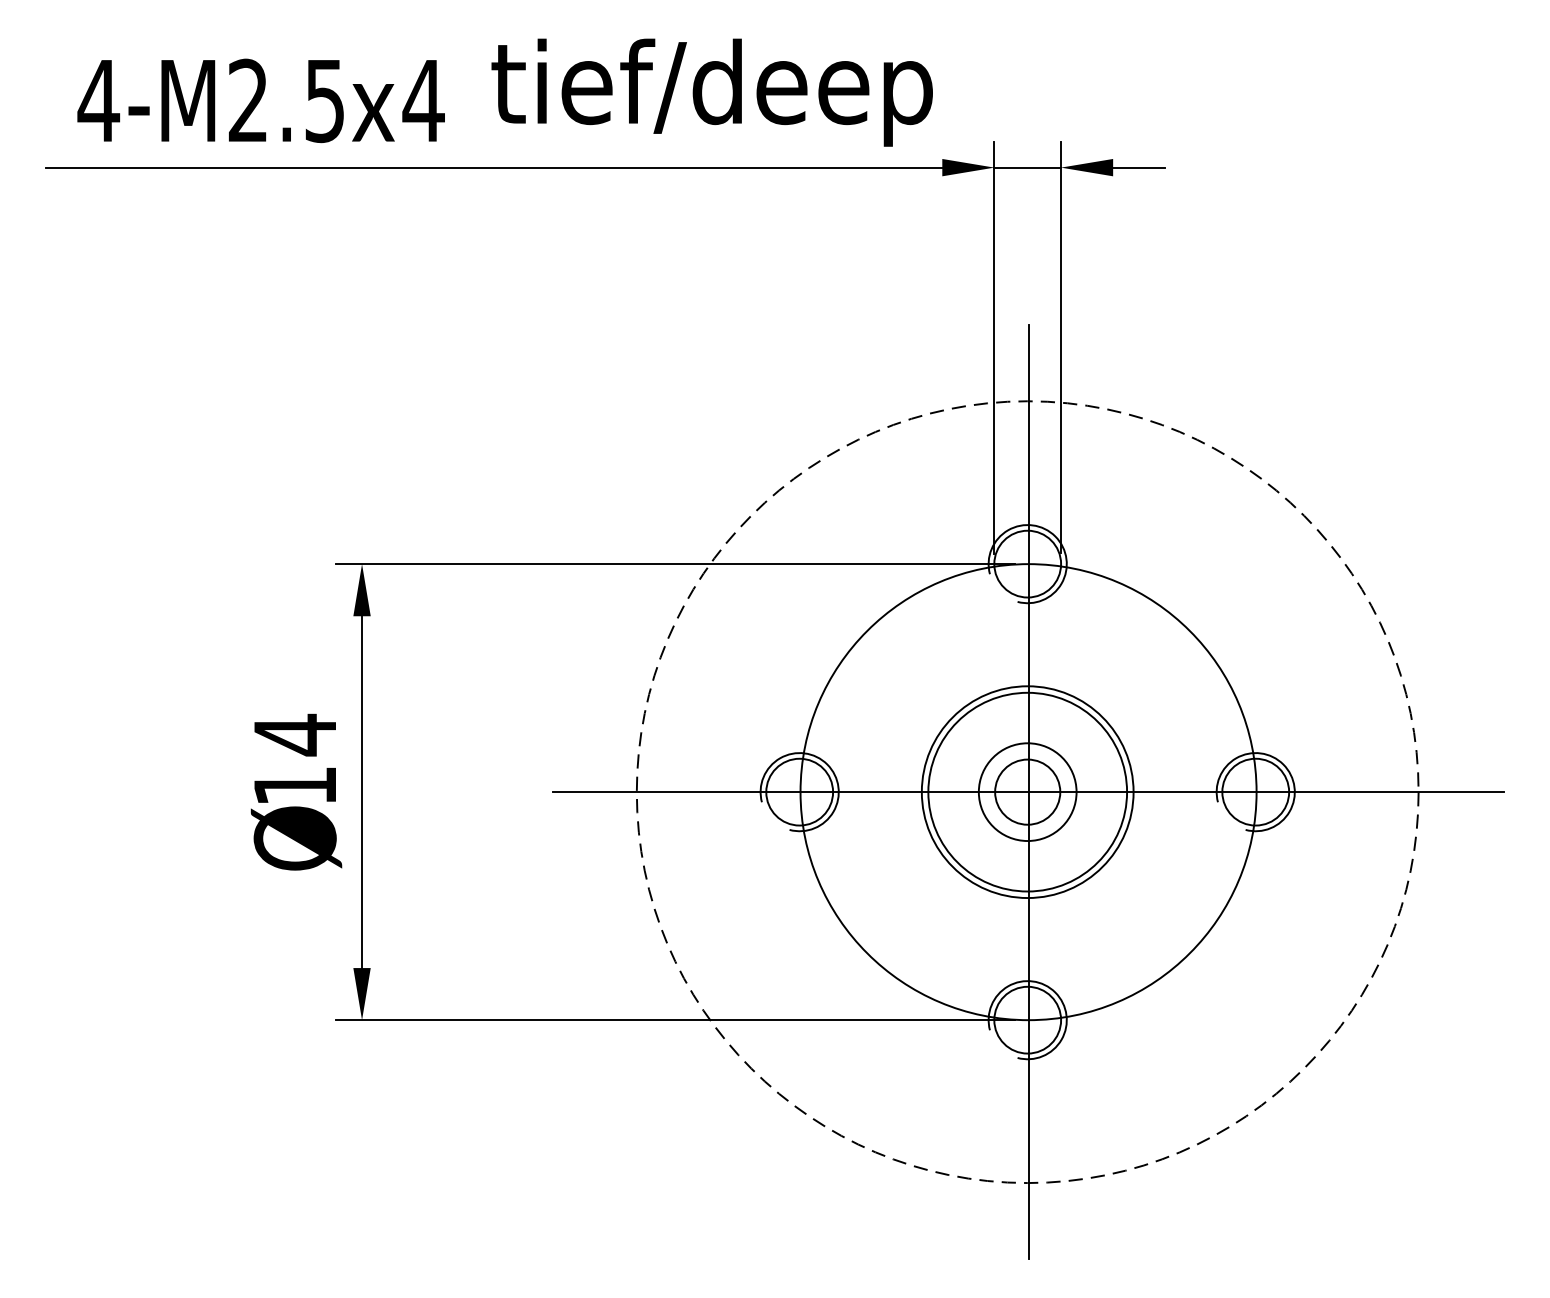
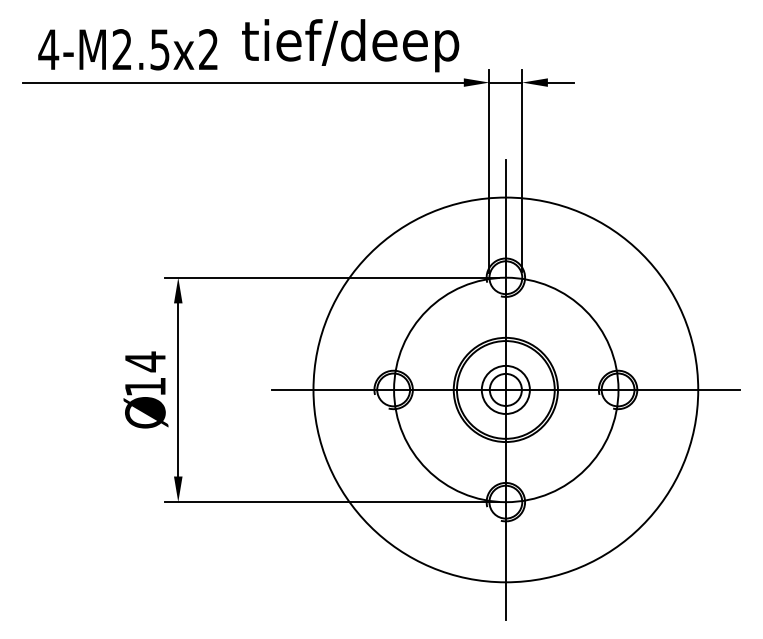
text: (423, 100) -> (208, 49), 4 -> 2
circle: (1026, 791) -> (505, 389), dashed -> solid

